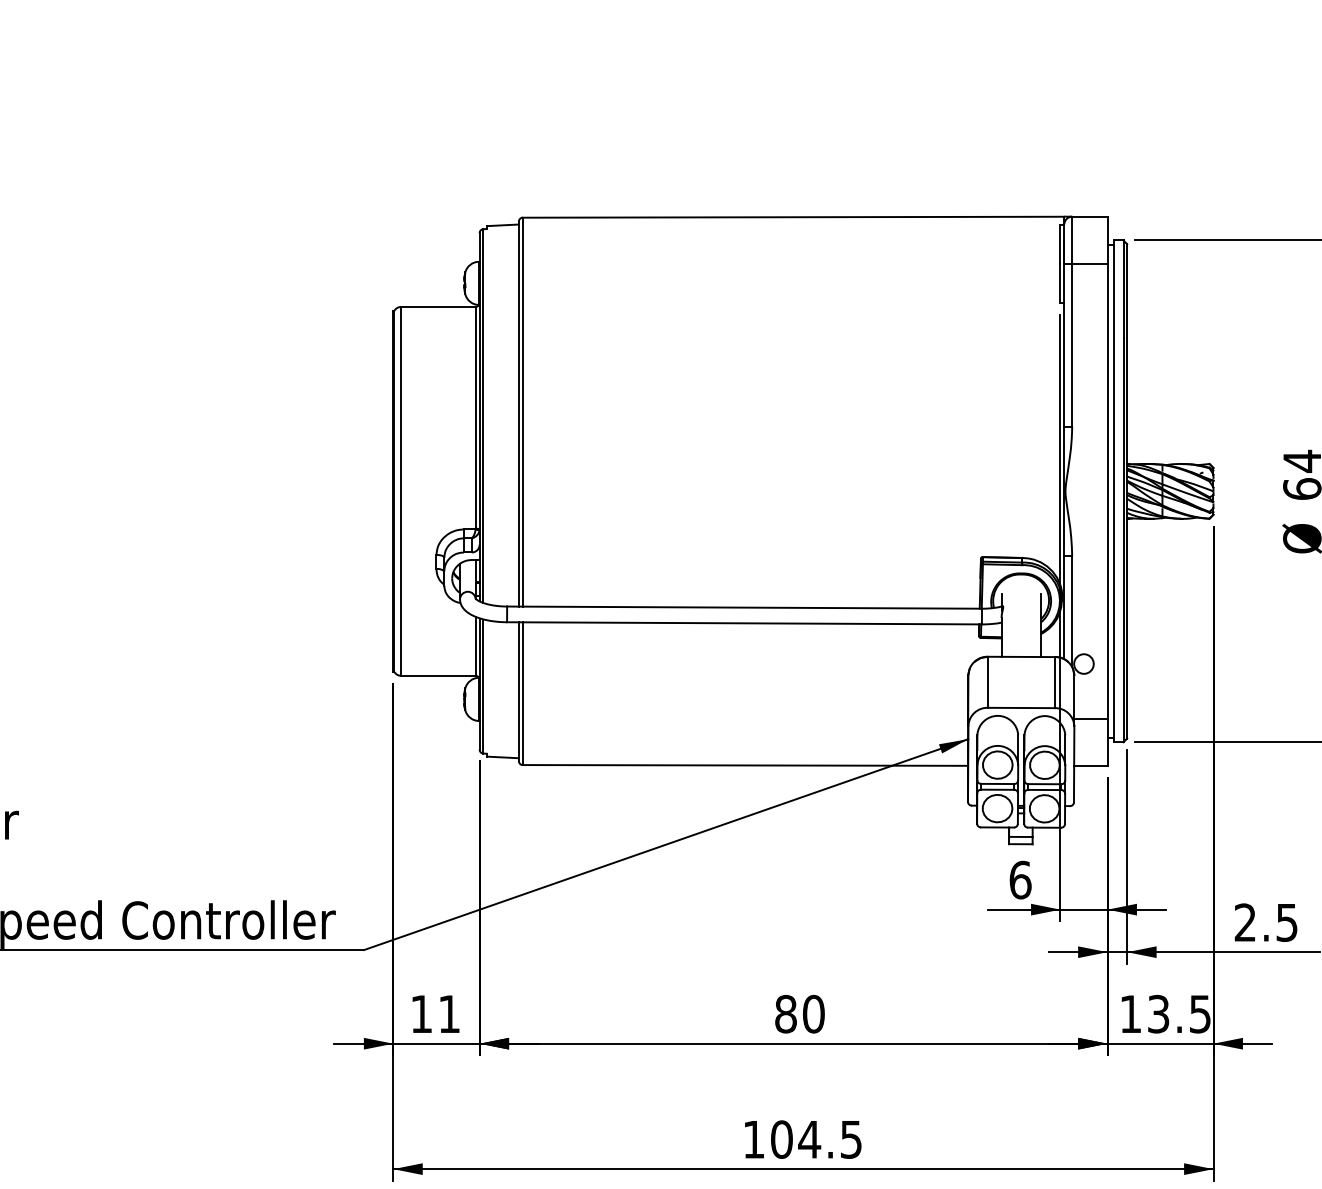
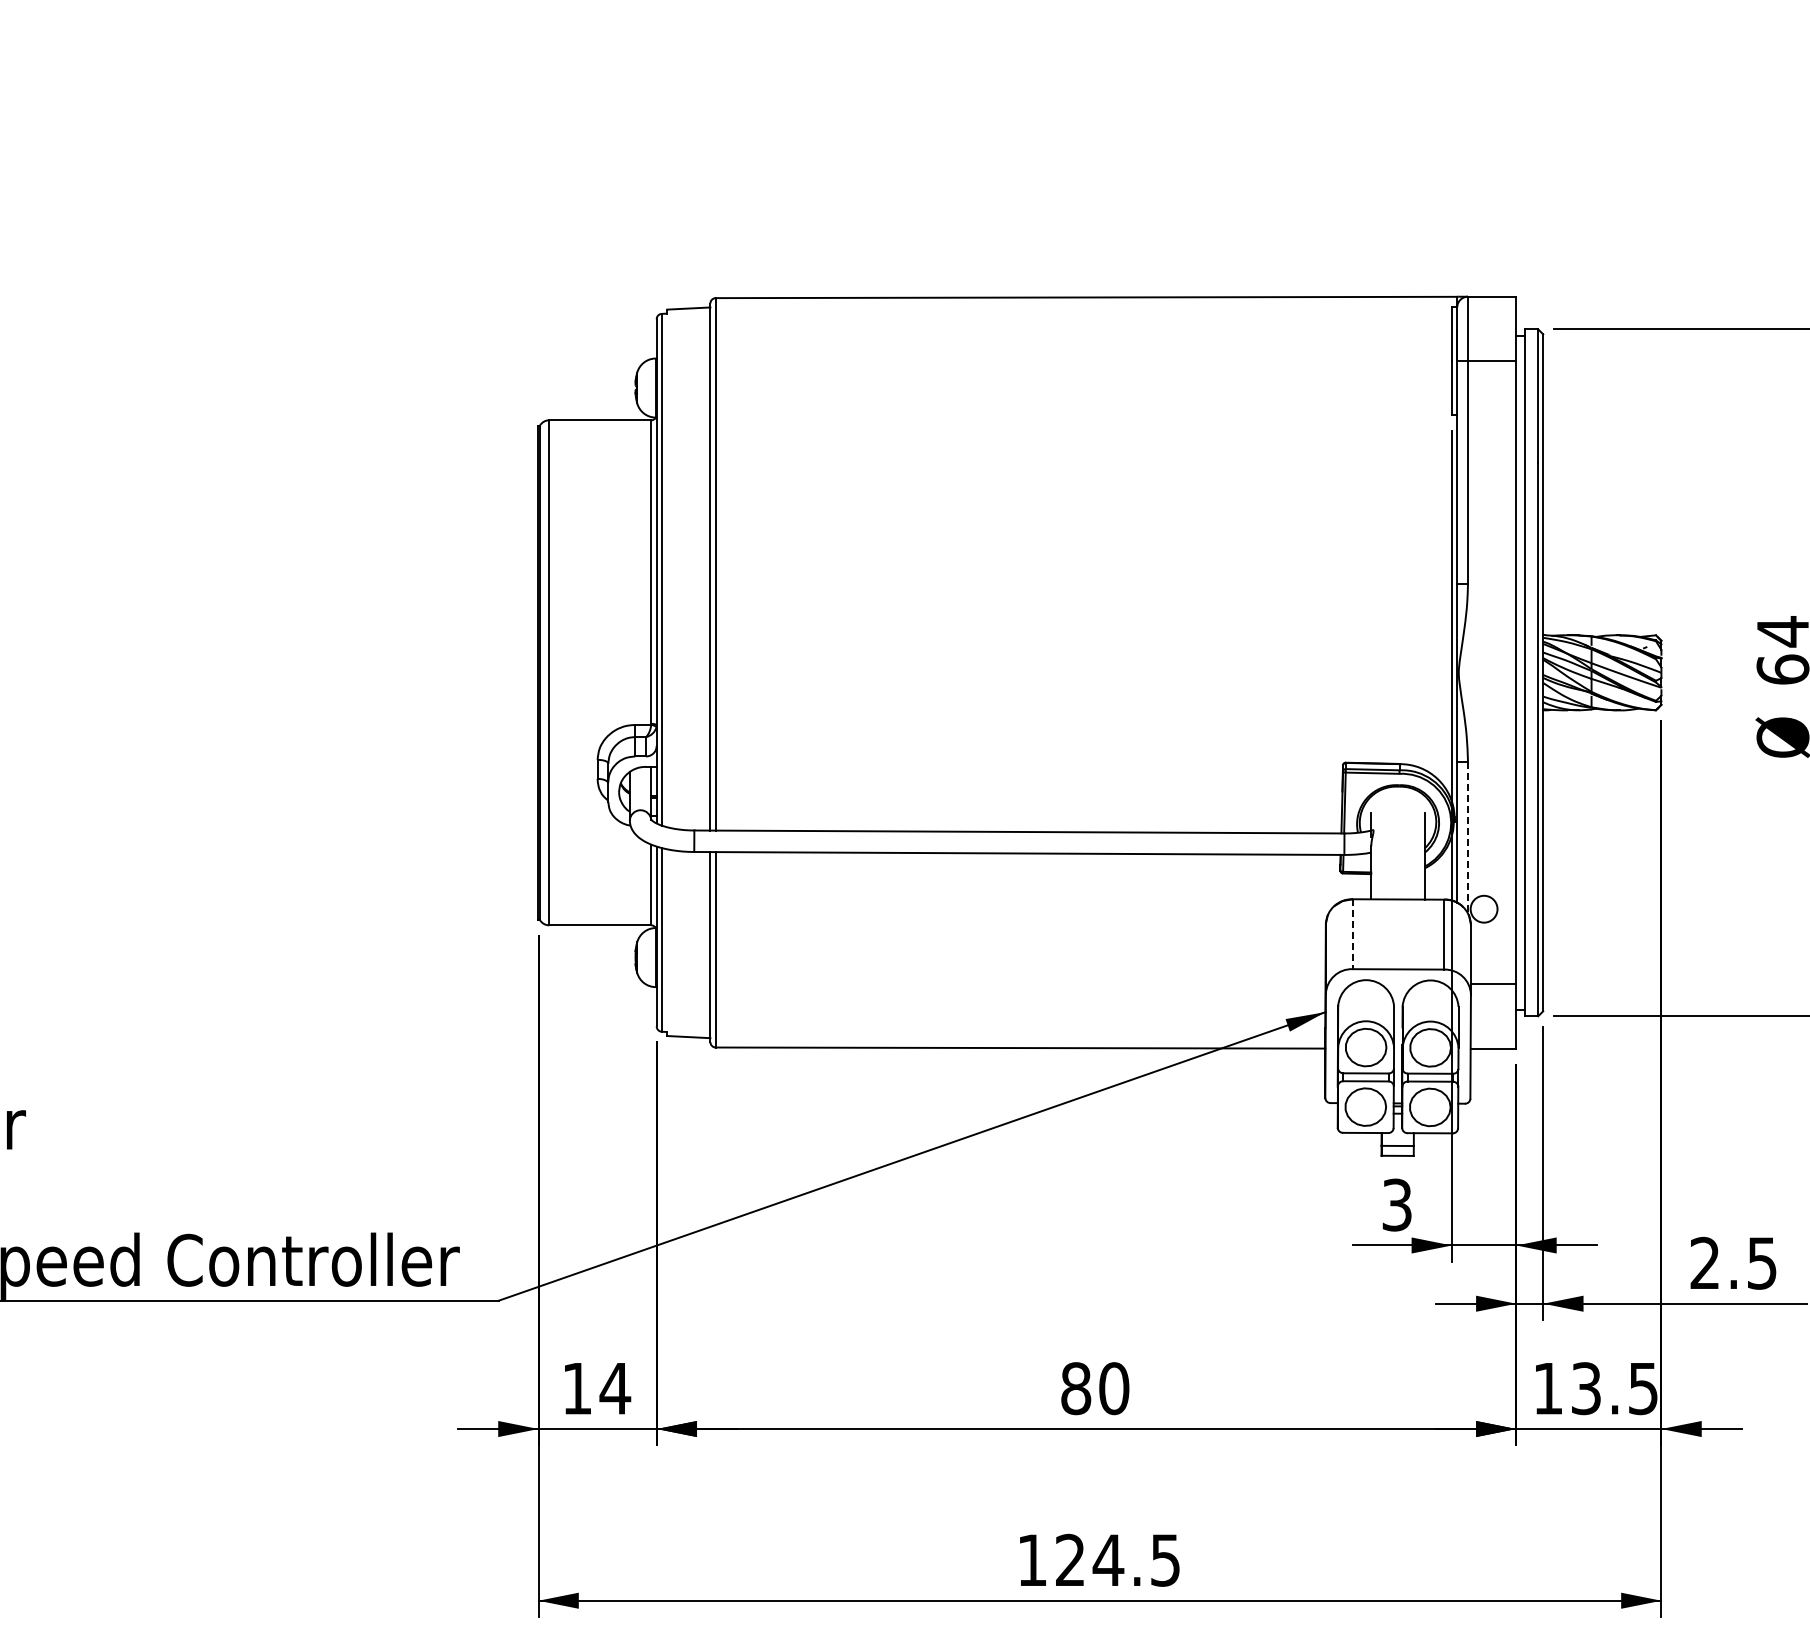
line: (1071, 611) -> (1467, 837), solid -> dashed
line: (987, 682) -> (1352, 934), solid -> dashed
text: (1020, 879) -> (1397, 1204), 6 -> 3
text: (449, 1014) -> (615, 1388), 11 -> 14
text: (781, 1139) -> (1070, 1559), 104.5 -> 124.5

